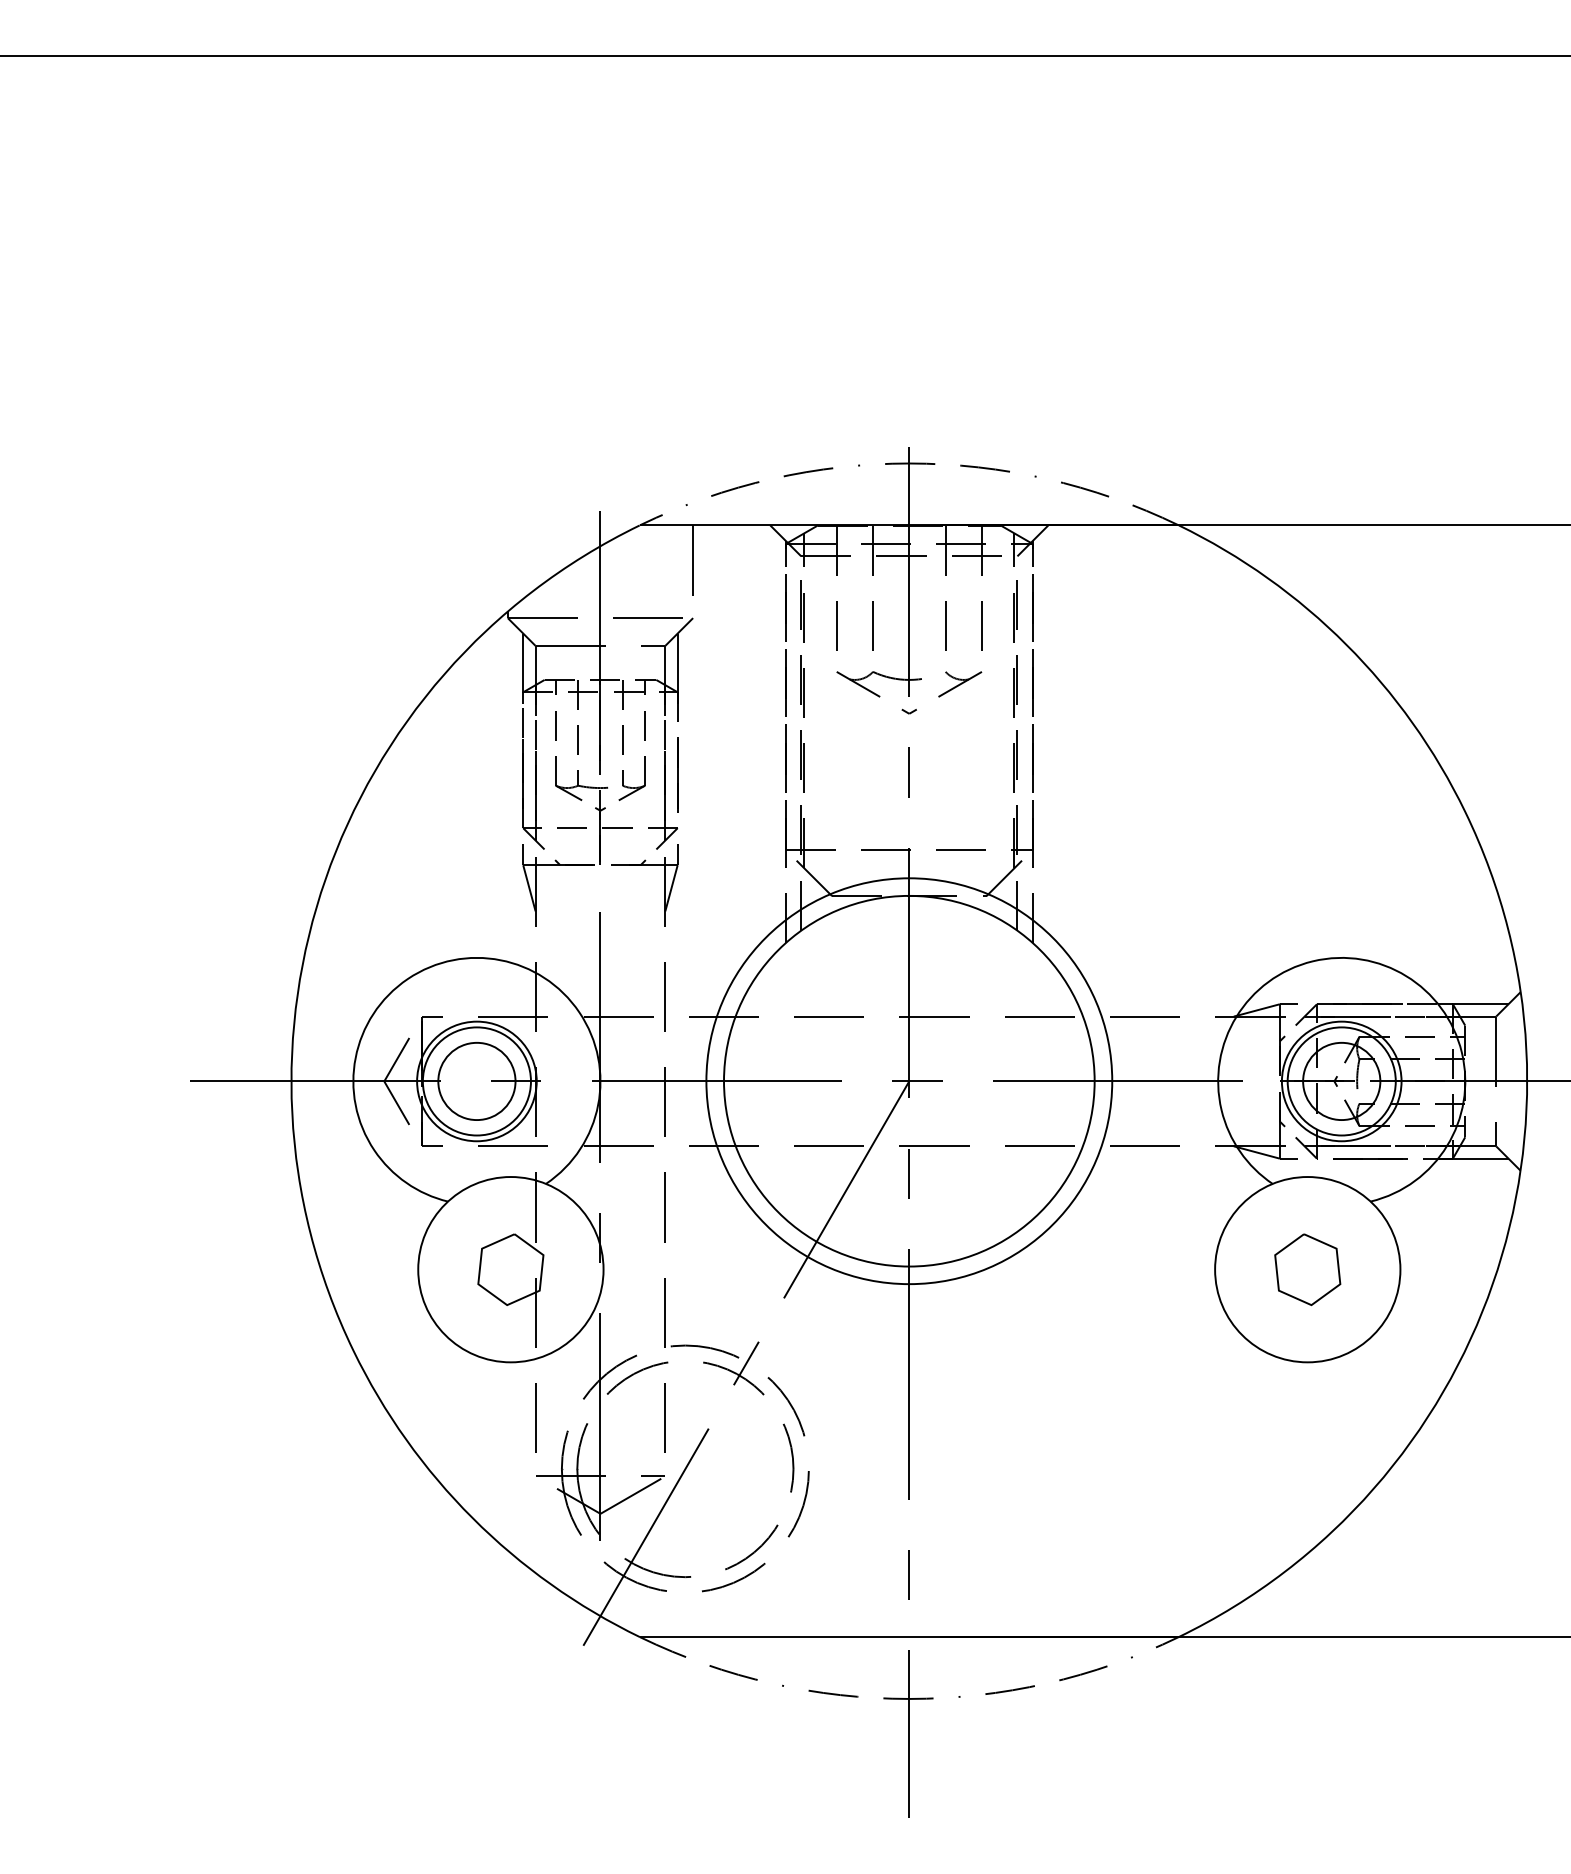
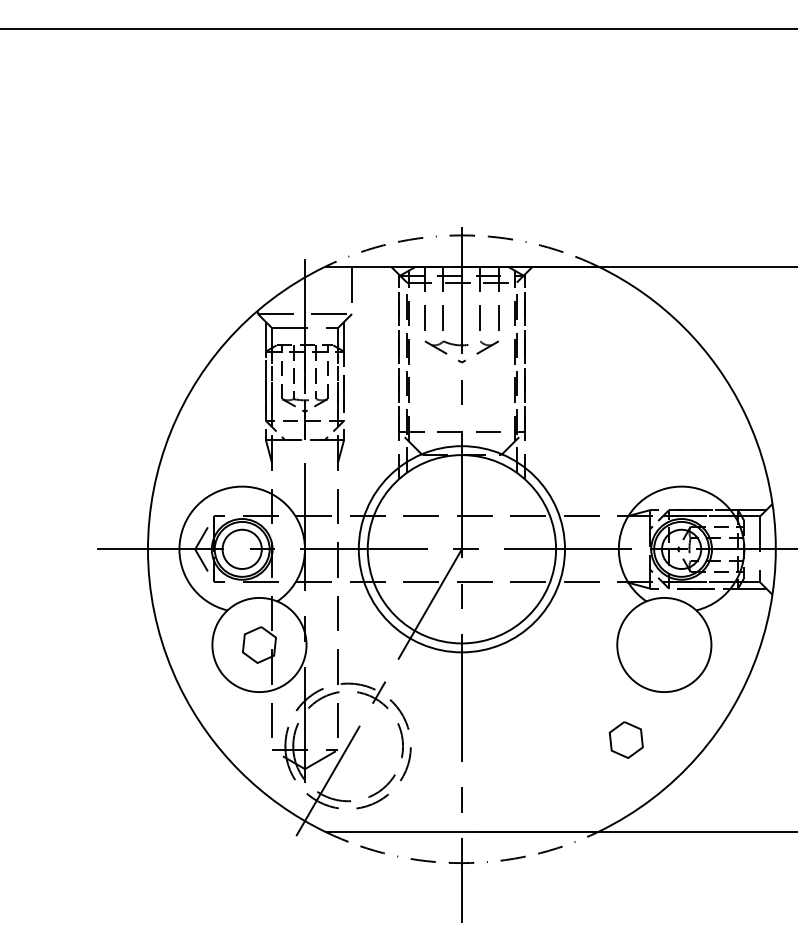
part: (1306, 1268) -> (625, 739), moved

